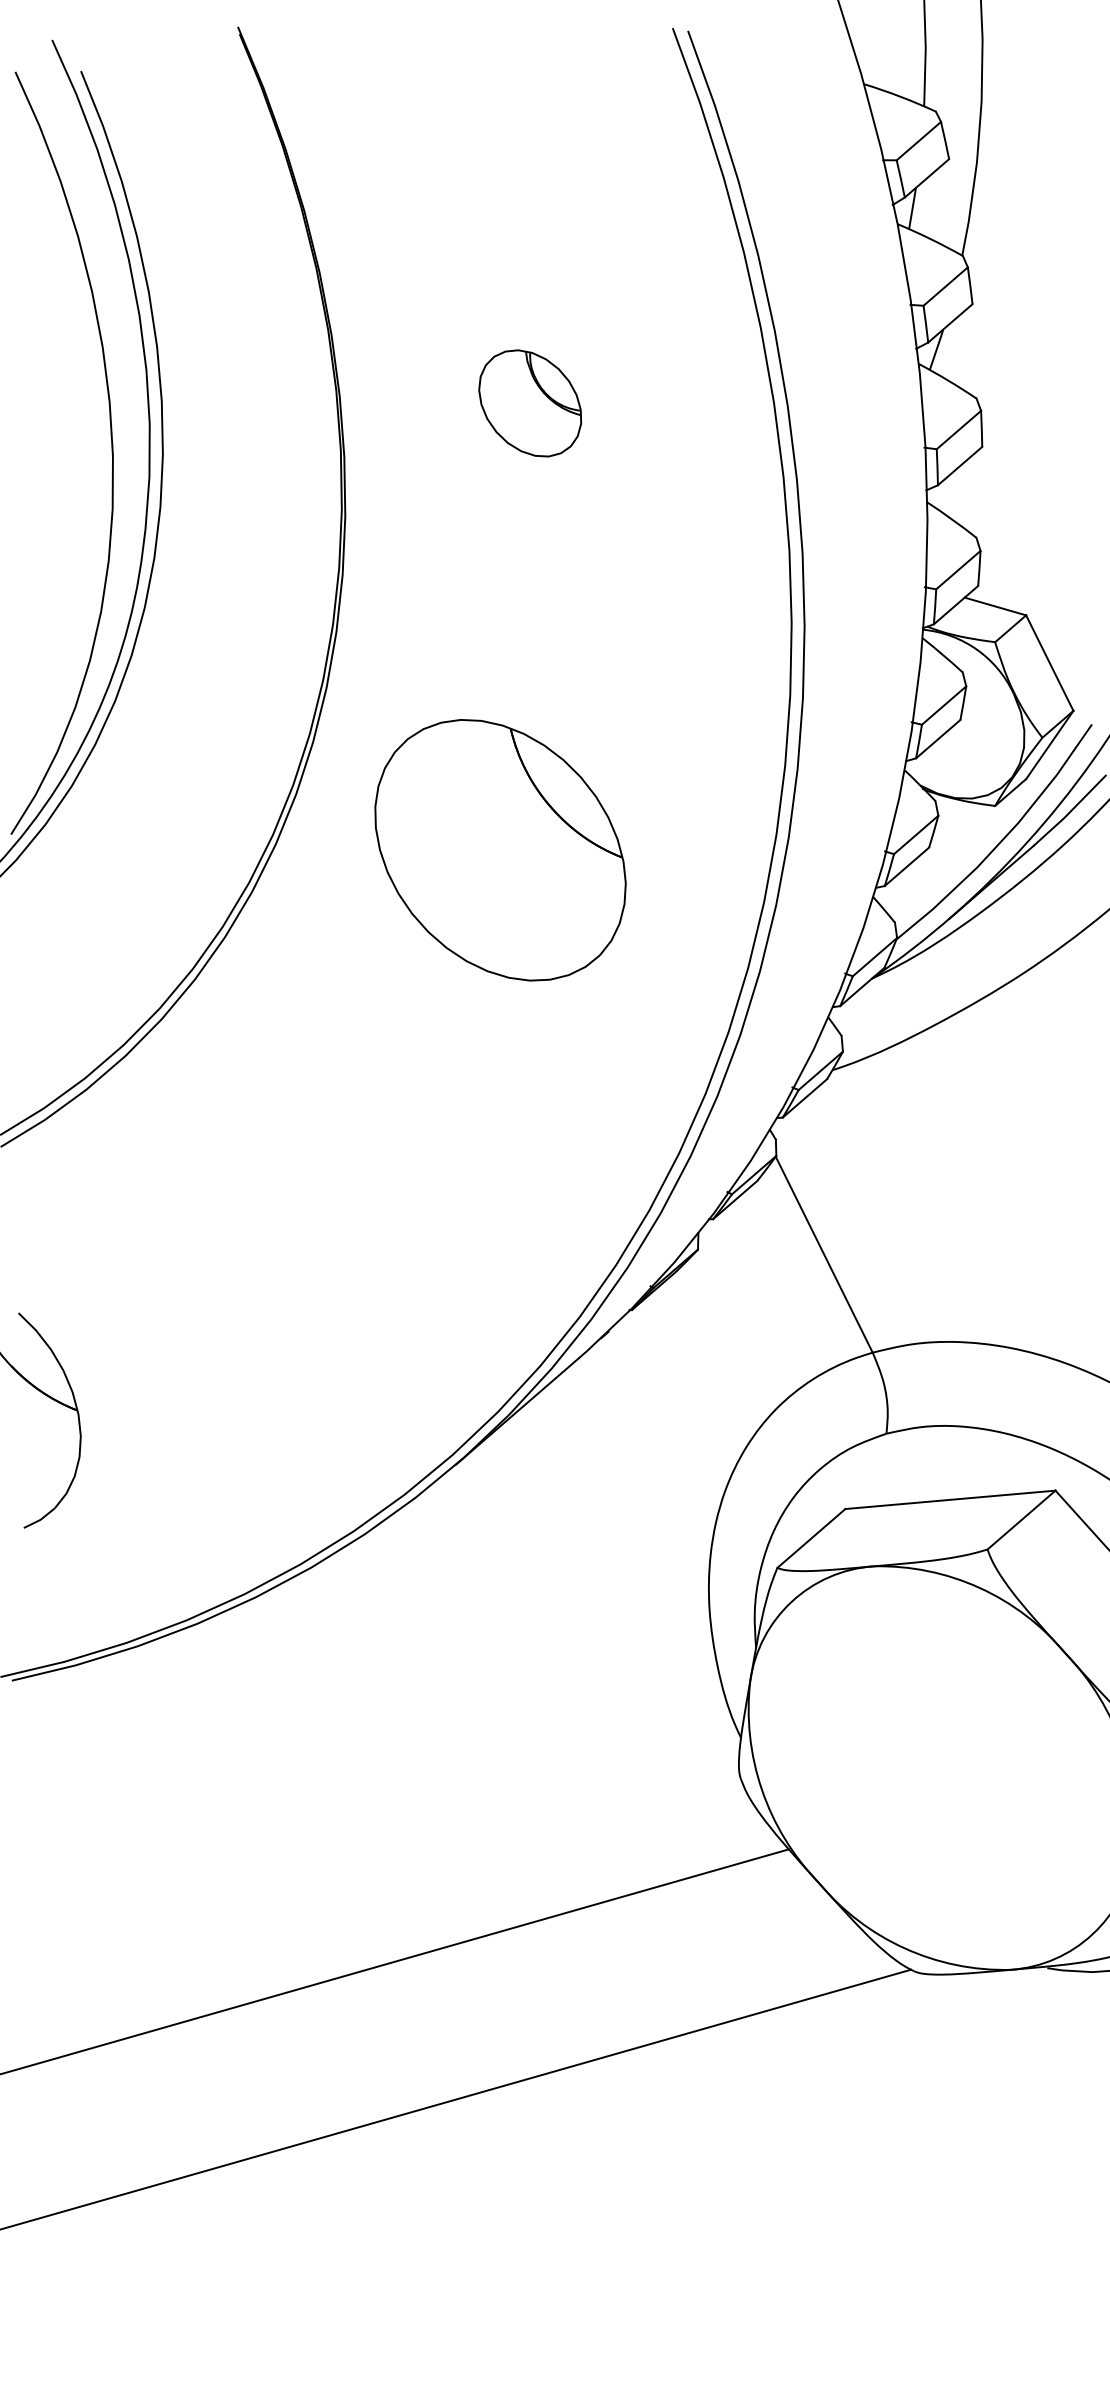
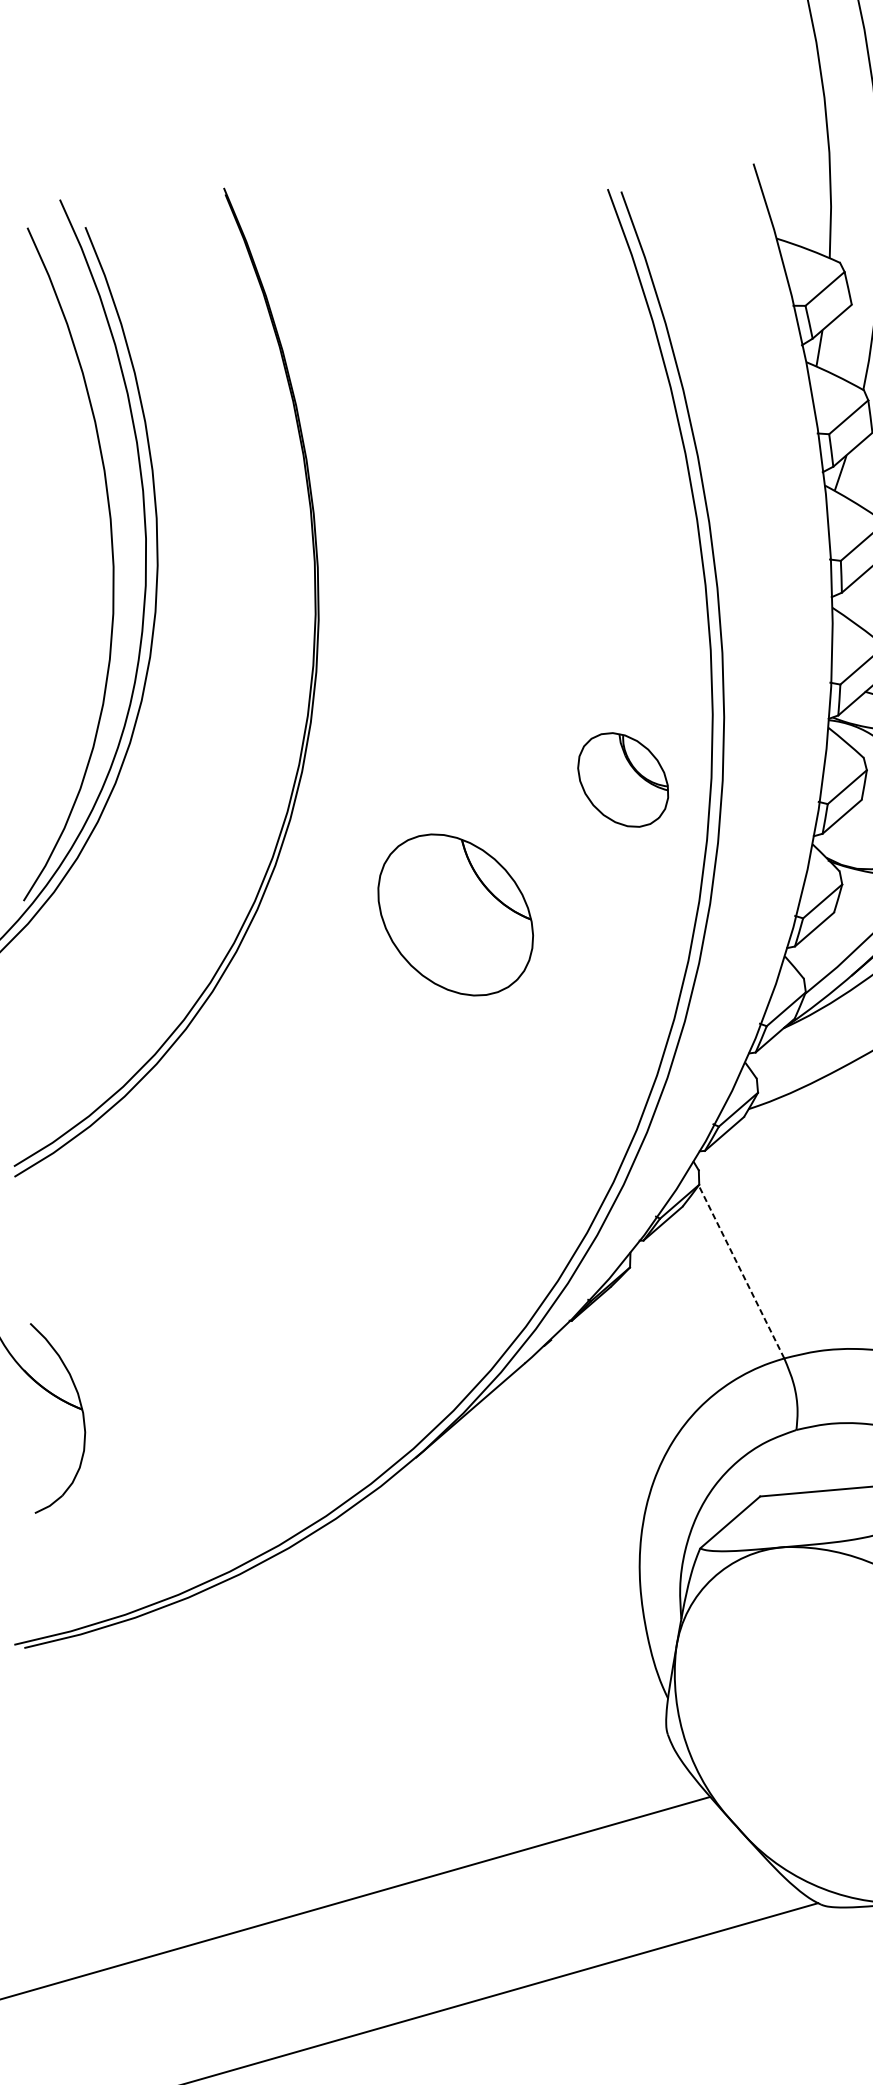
part: (530, 403) -> (623, 780), moved
part: (500, 850) -> (455, 915), size x0.7
line: (824, 1254) -> (741, 1271), solid -> dashed

